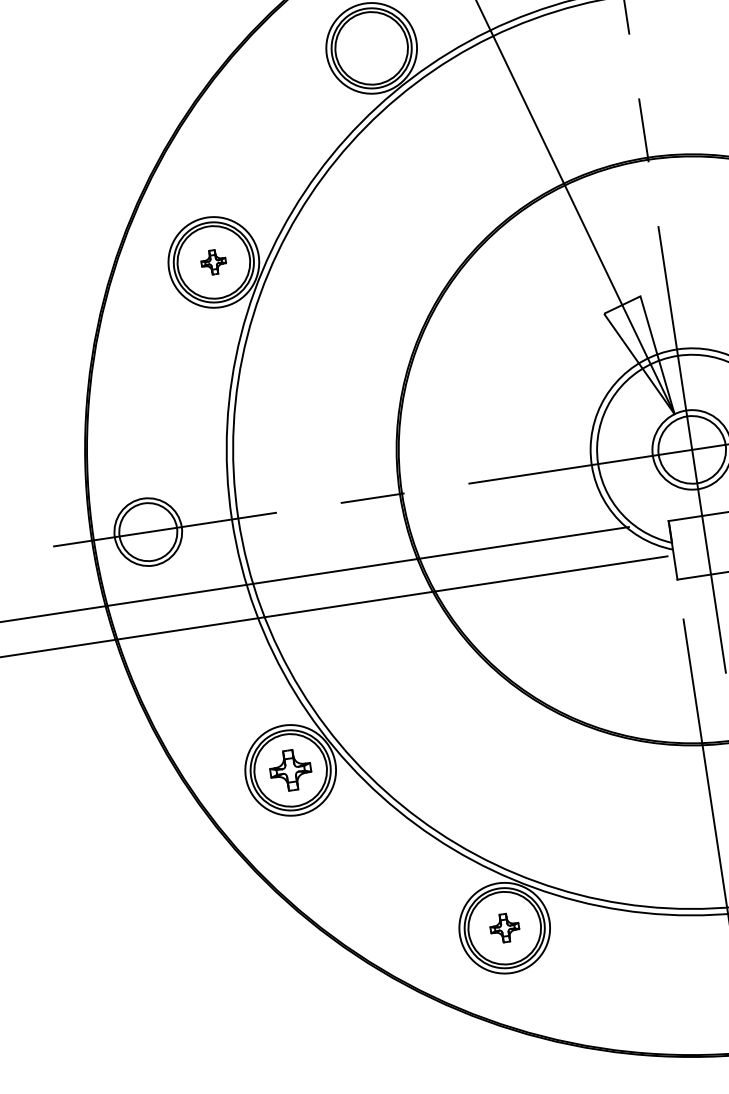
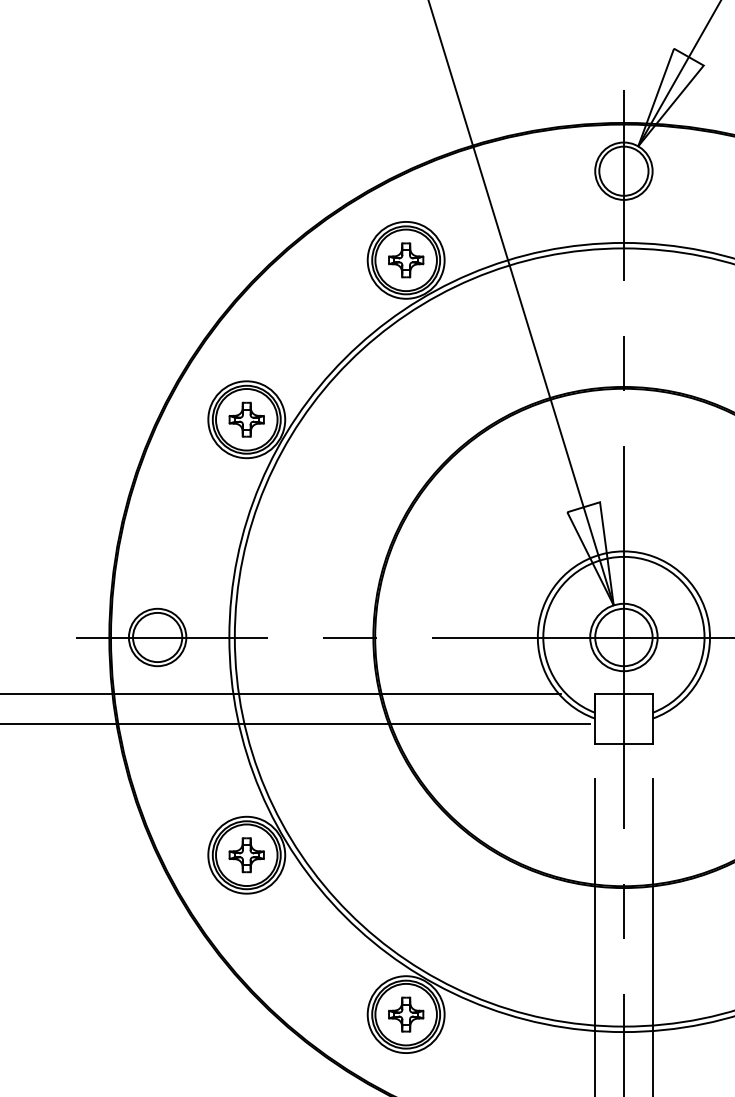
part: (372, 48) -> (406, 260), added
part: (213, 262) -> (246, 419), size x1.67
part: (505, 927) -> (406, 1014), size x1.43

